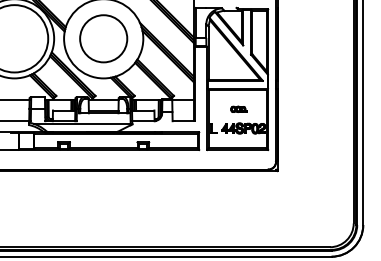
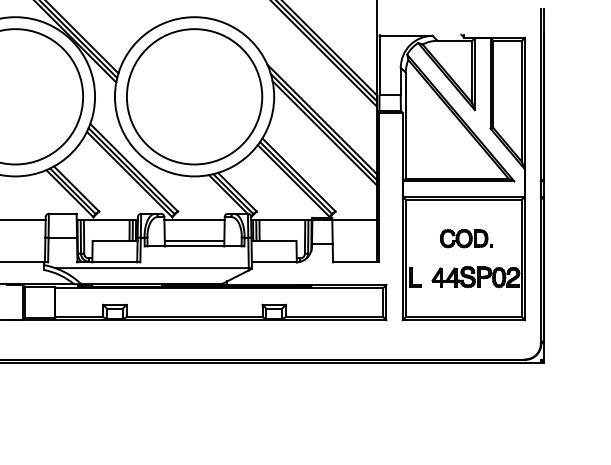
circle: (103, 38) -> (194, 96), size x1.43
part: (238, 109) -> (465, 238), size x1.67

